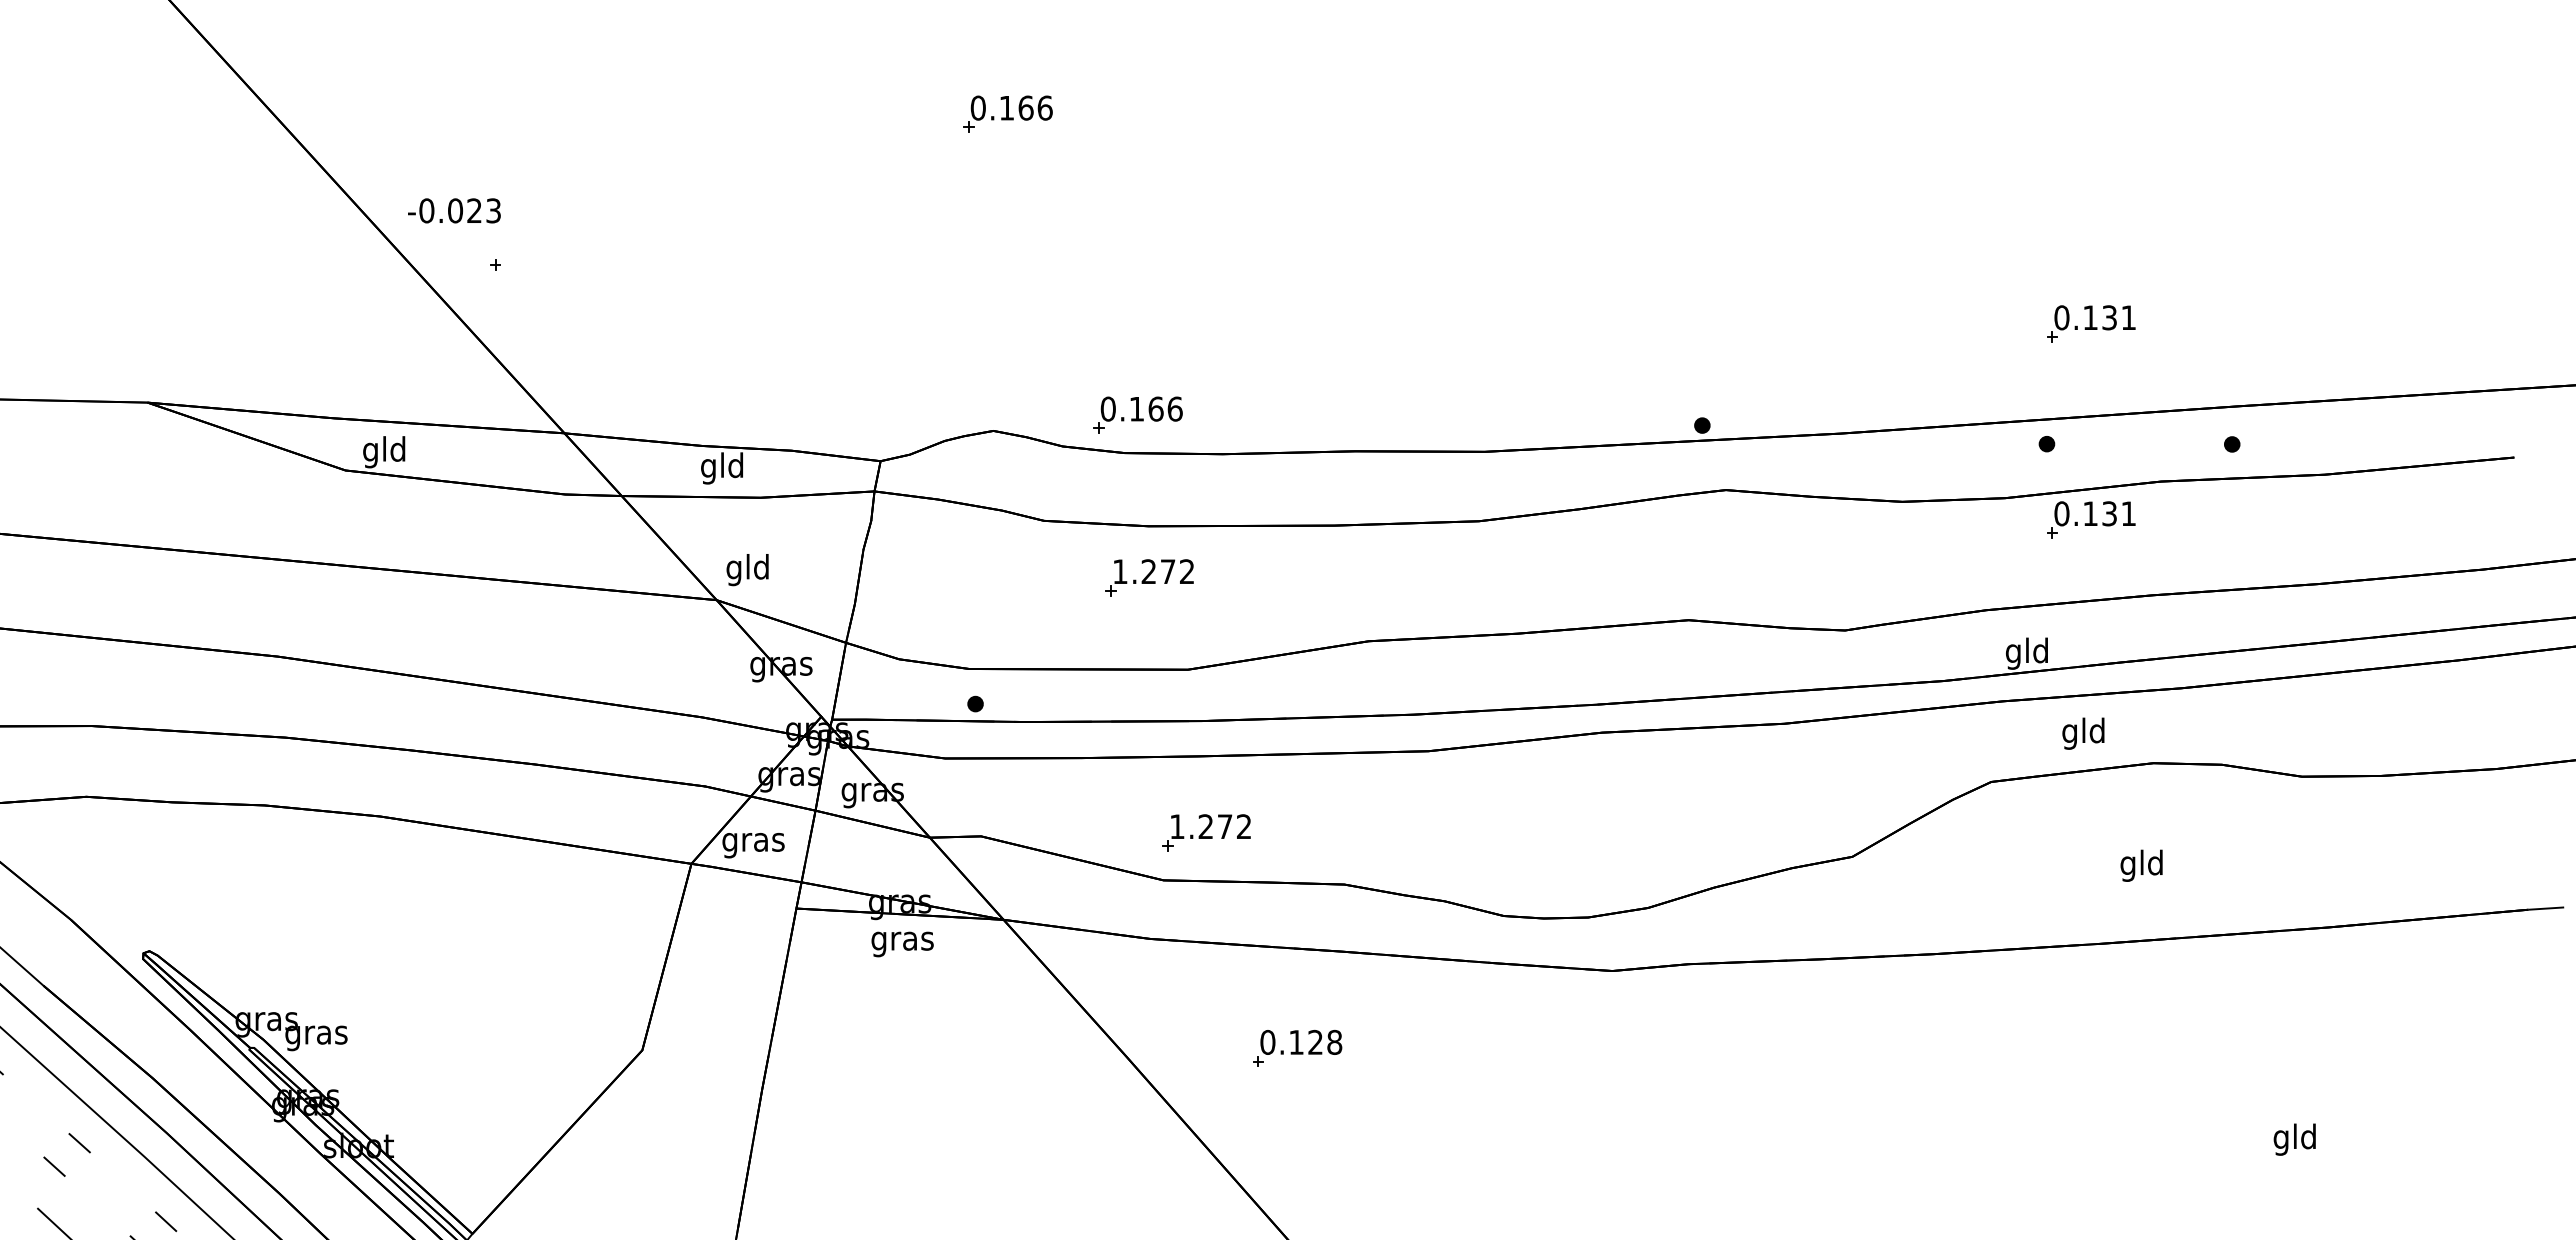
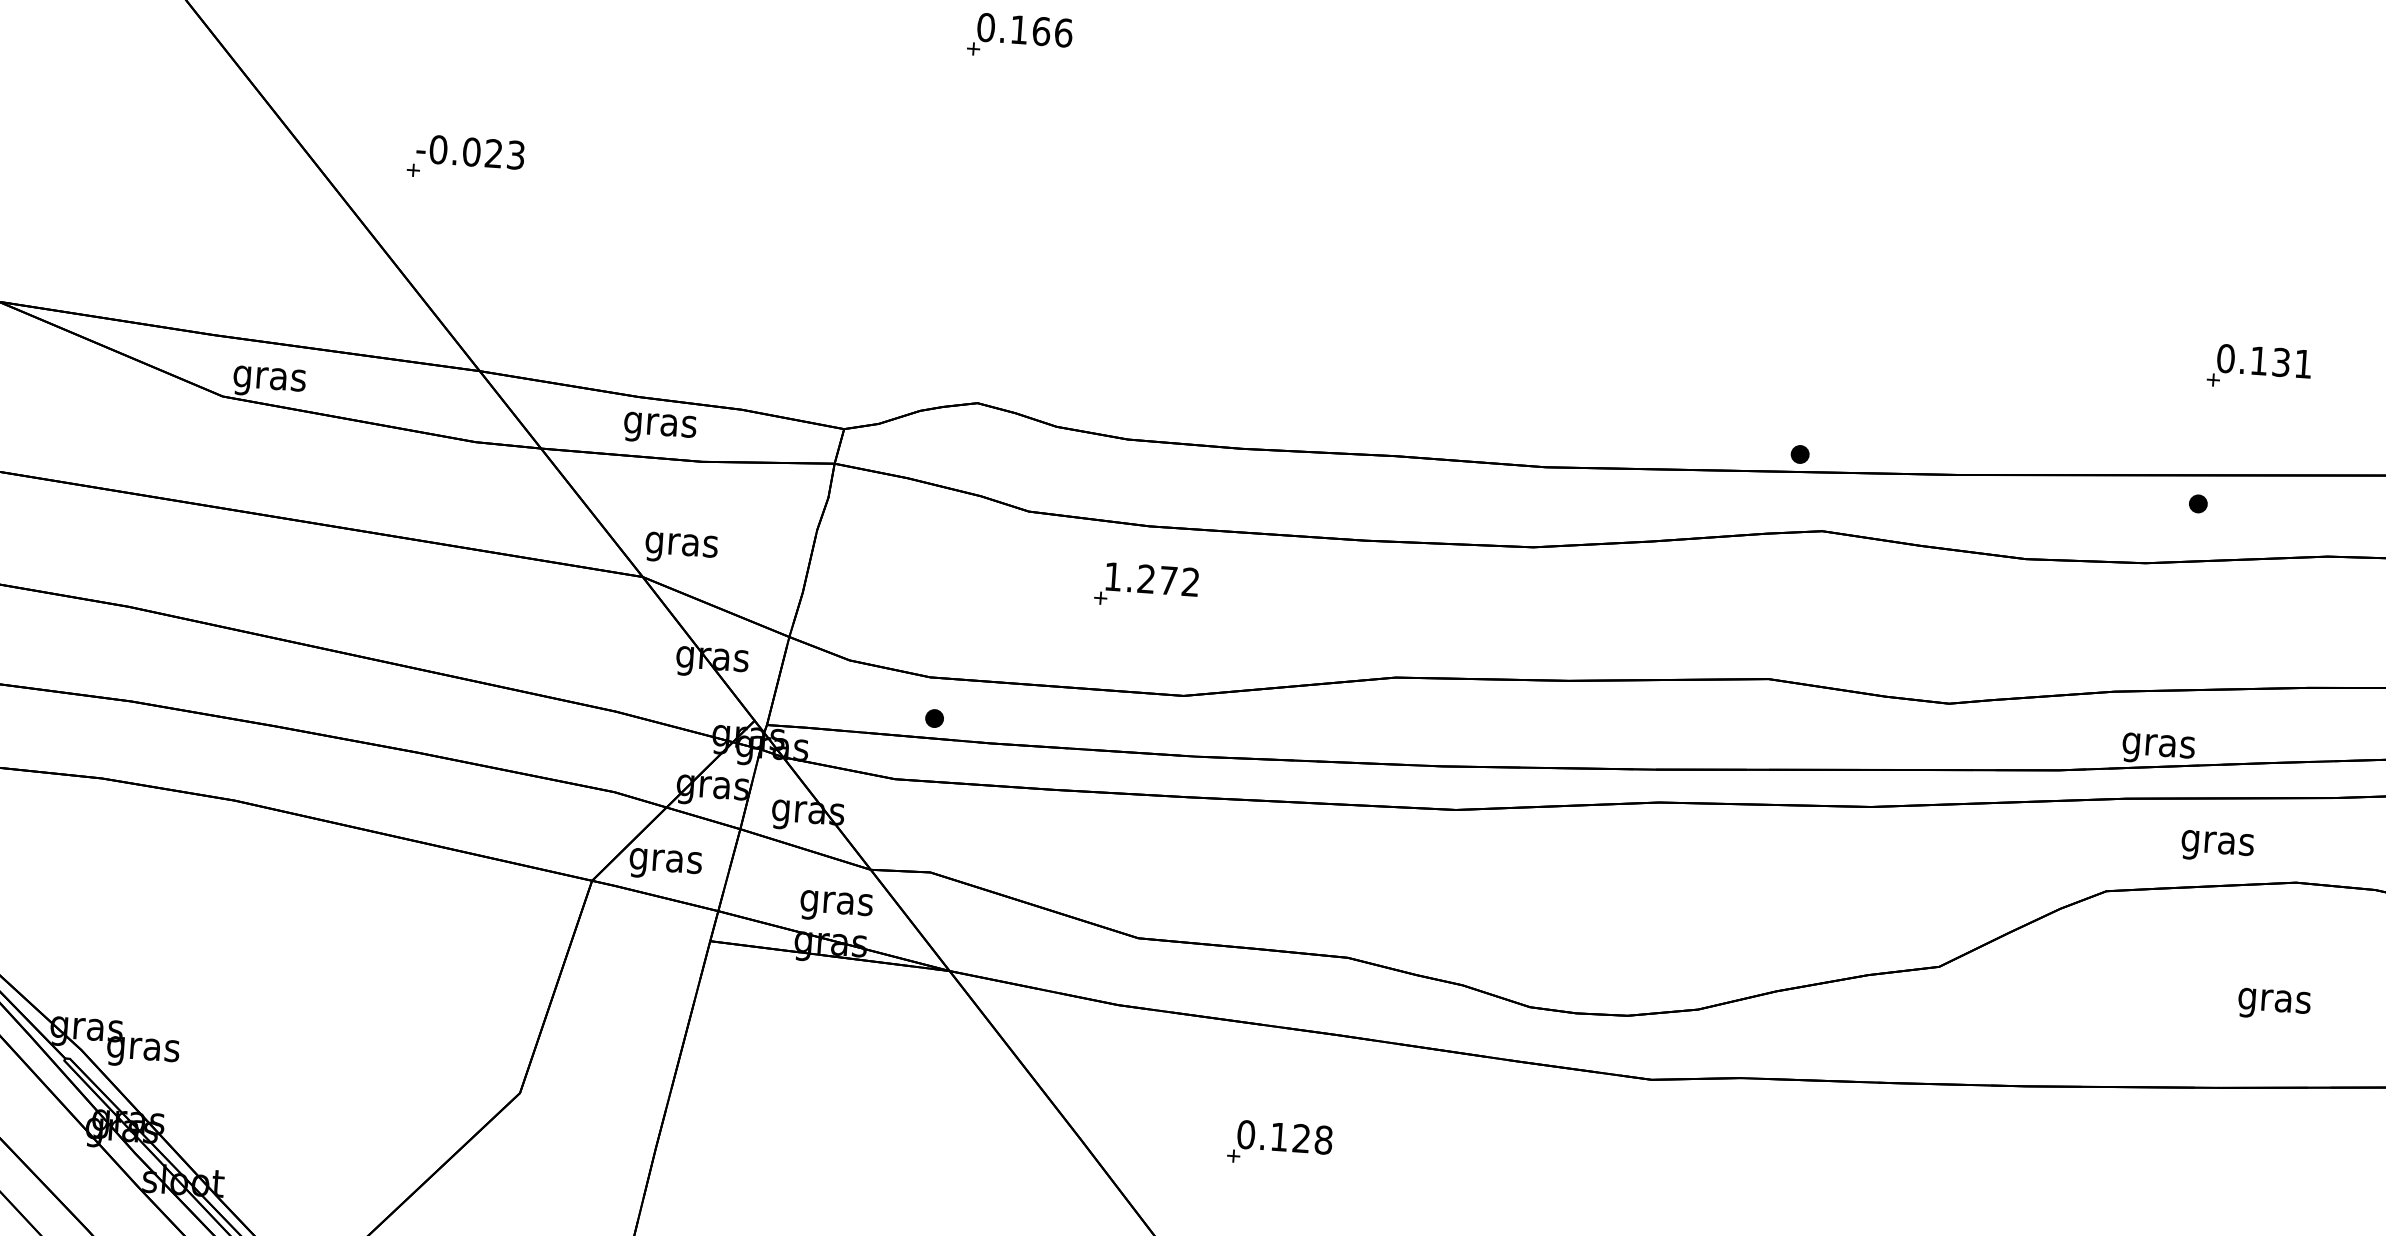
text: (454, 210) -> (470, 151), moved
part: (1137, 414) -> (1145, 395), removed
text: (384, 452) -> (269, 378), gld -> gras
text: (722, 468) -> (660, 424), gld -> gras
part: (2091, 519) -> (2243, 594), removed
text: (748, 570) -> (682, 545), gld -> gras
text: (2027, 653) -> (2158, 745), gld -> gras
text: (2083, 733) -> (2217, 842), gld -> gras
part: (1206, 832) -> (1192, 886), removed
text: (2142, 865) -> (2275, 1000), gld -> gras
text: (902, 944) -> (836, 906), moved

